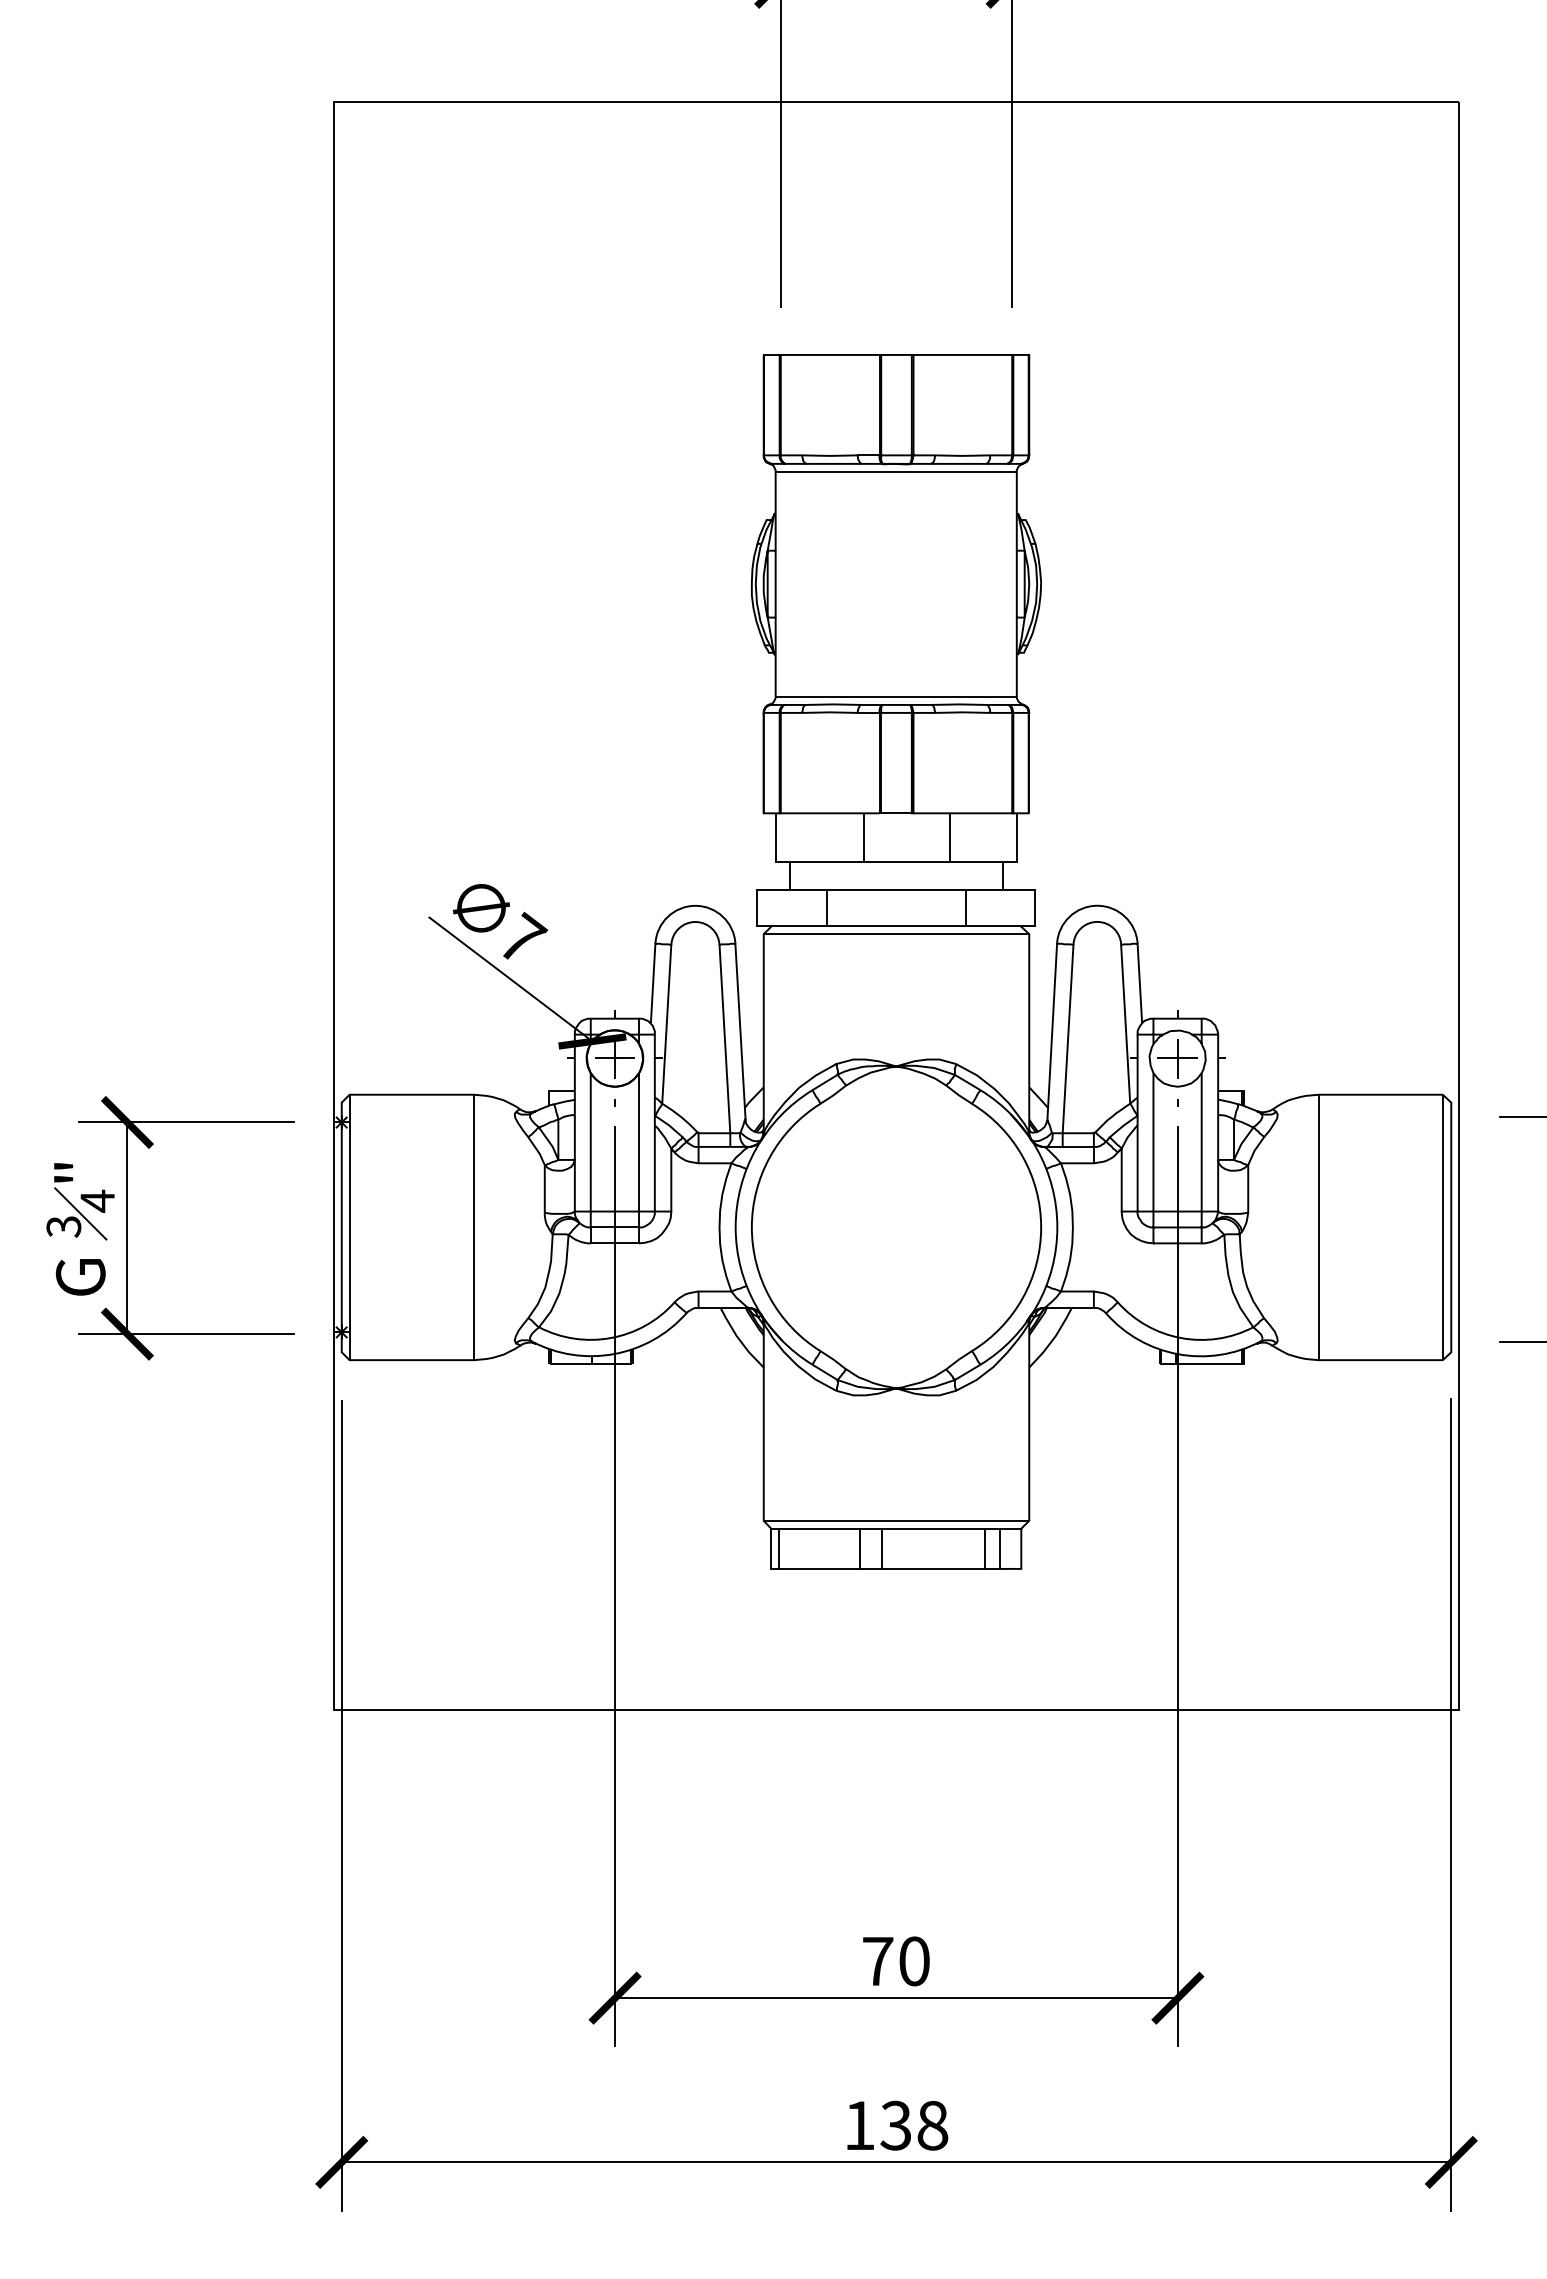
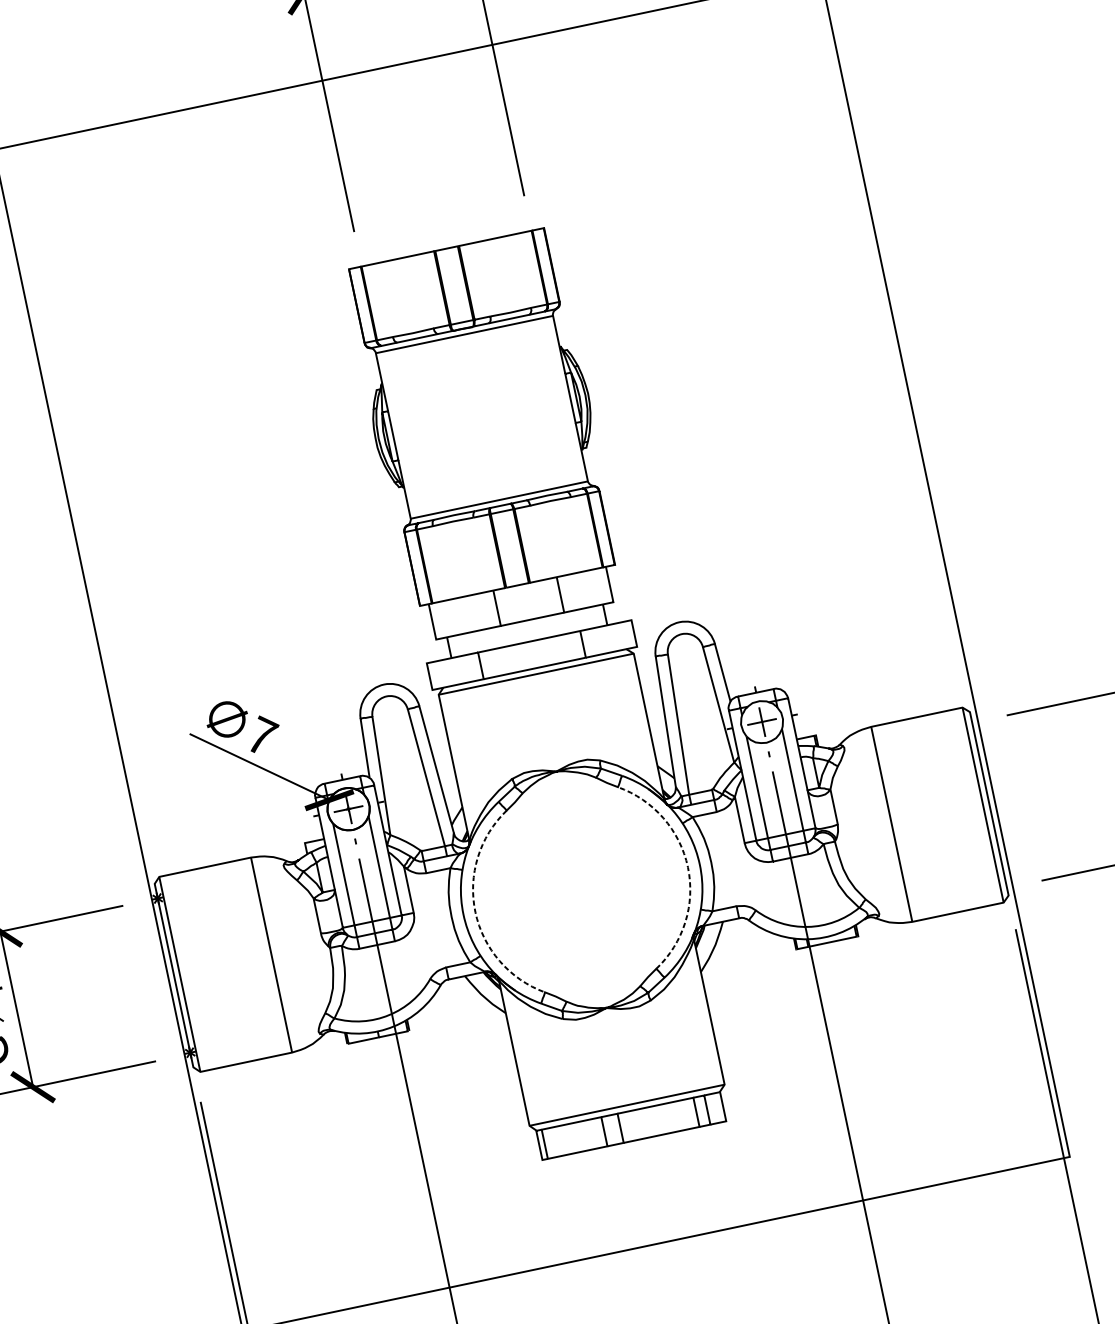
arc: (751, 1227) -> (475, 912), solid -> dashed
arc: (1041, 1227) -> (688, 867), solid -> dashed

